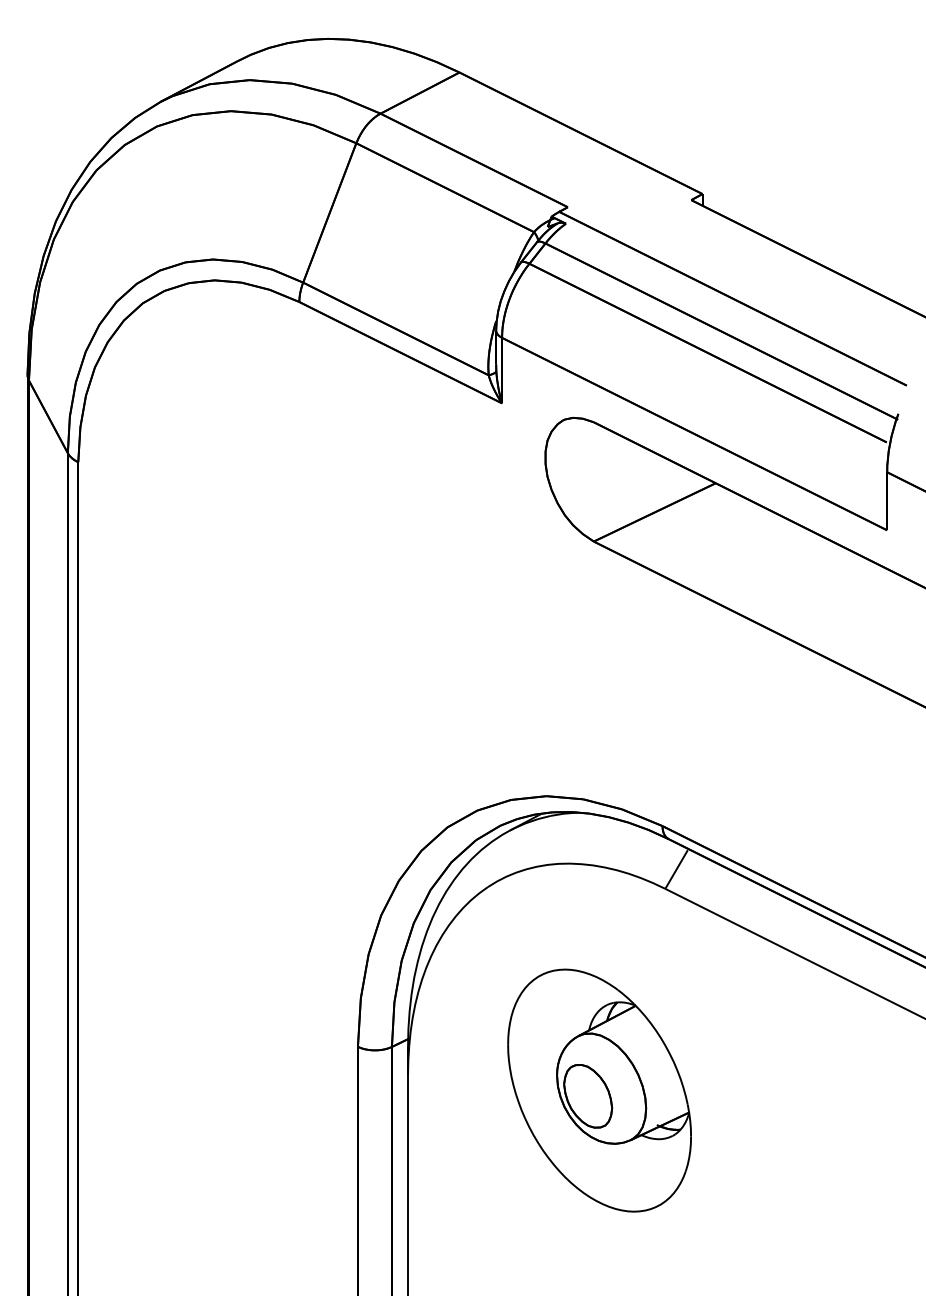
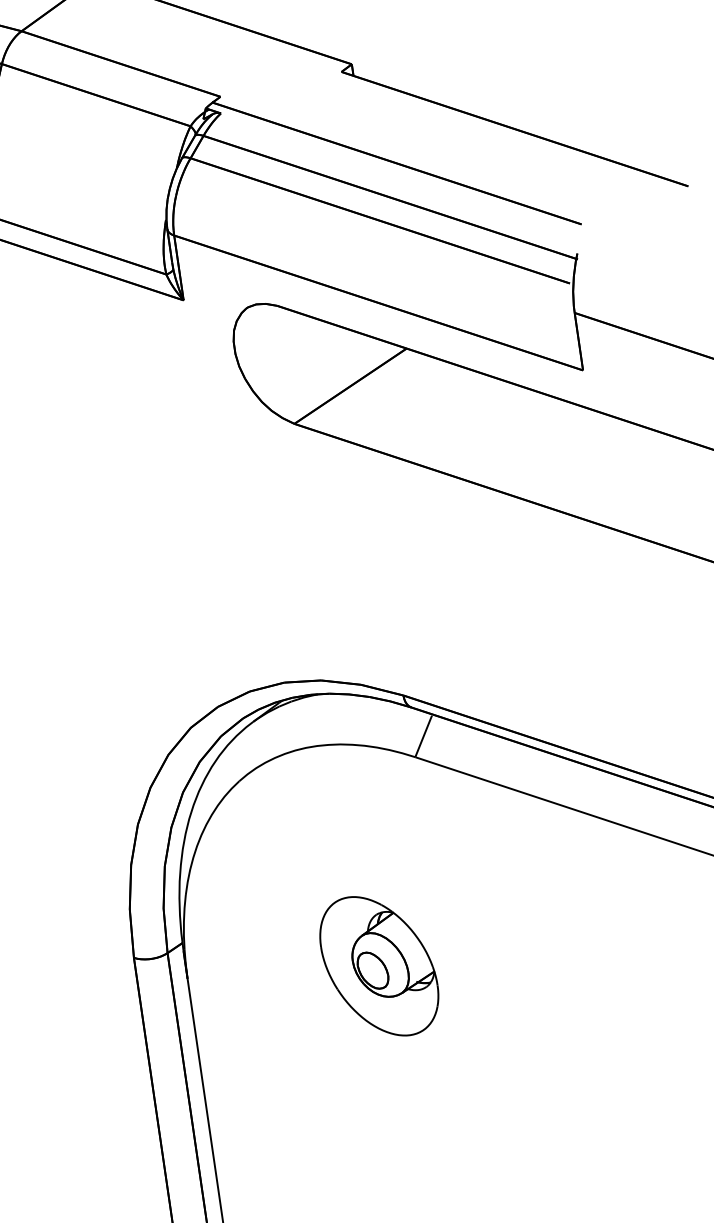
part: (599, 1090) -> (379, 966), size x0.6

